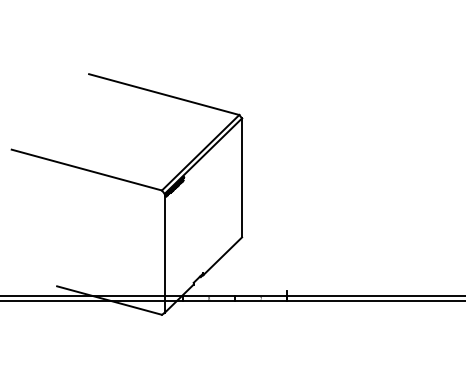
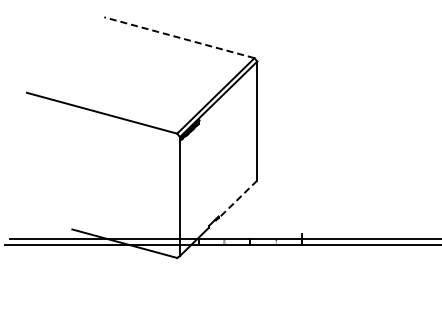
line: (164, 94) -> (179, 37), solid -> dashed
line: (222, 256) -> (237, 199), solid -> dashed

